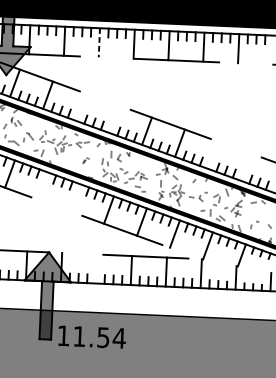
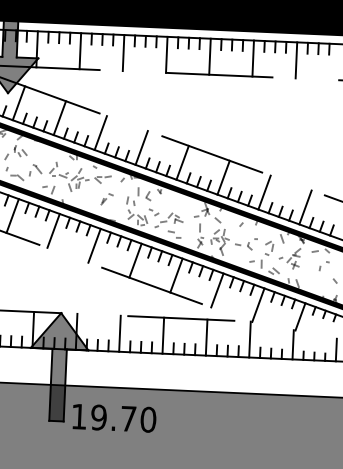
line: (99, 43) -> (123, 53), dashed -> solid
line: (80, 106) -> (100, 132), added
line: (113, 118) -> (141, 147), added
line: (212, 155) -> (264, 192), added
part: (85, 160) -> (106, 199), size x1.67
line: (245, 167) -> (305, 207), added
line: (42, 185) -> (53, 230), added
line: (75, 197) -> (94, 245), added
part: (254, 224) -> (323, 265), moved
line: (96, 268) -> (119, 333), added
text: (99, 337) -> (123, 418), 11.54 -> 19.70

